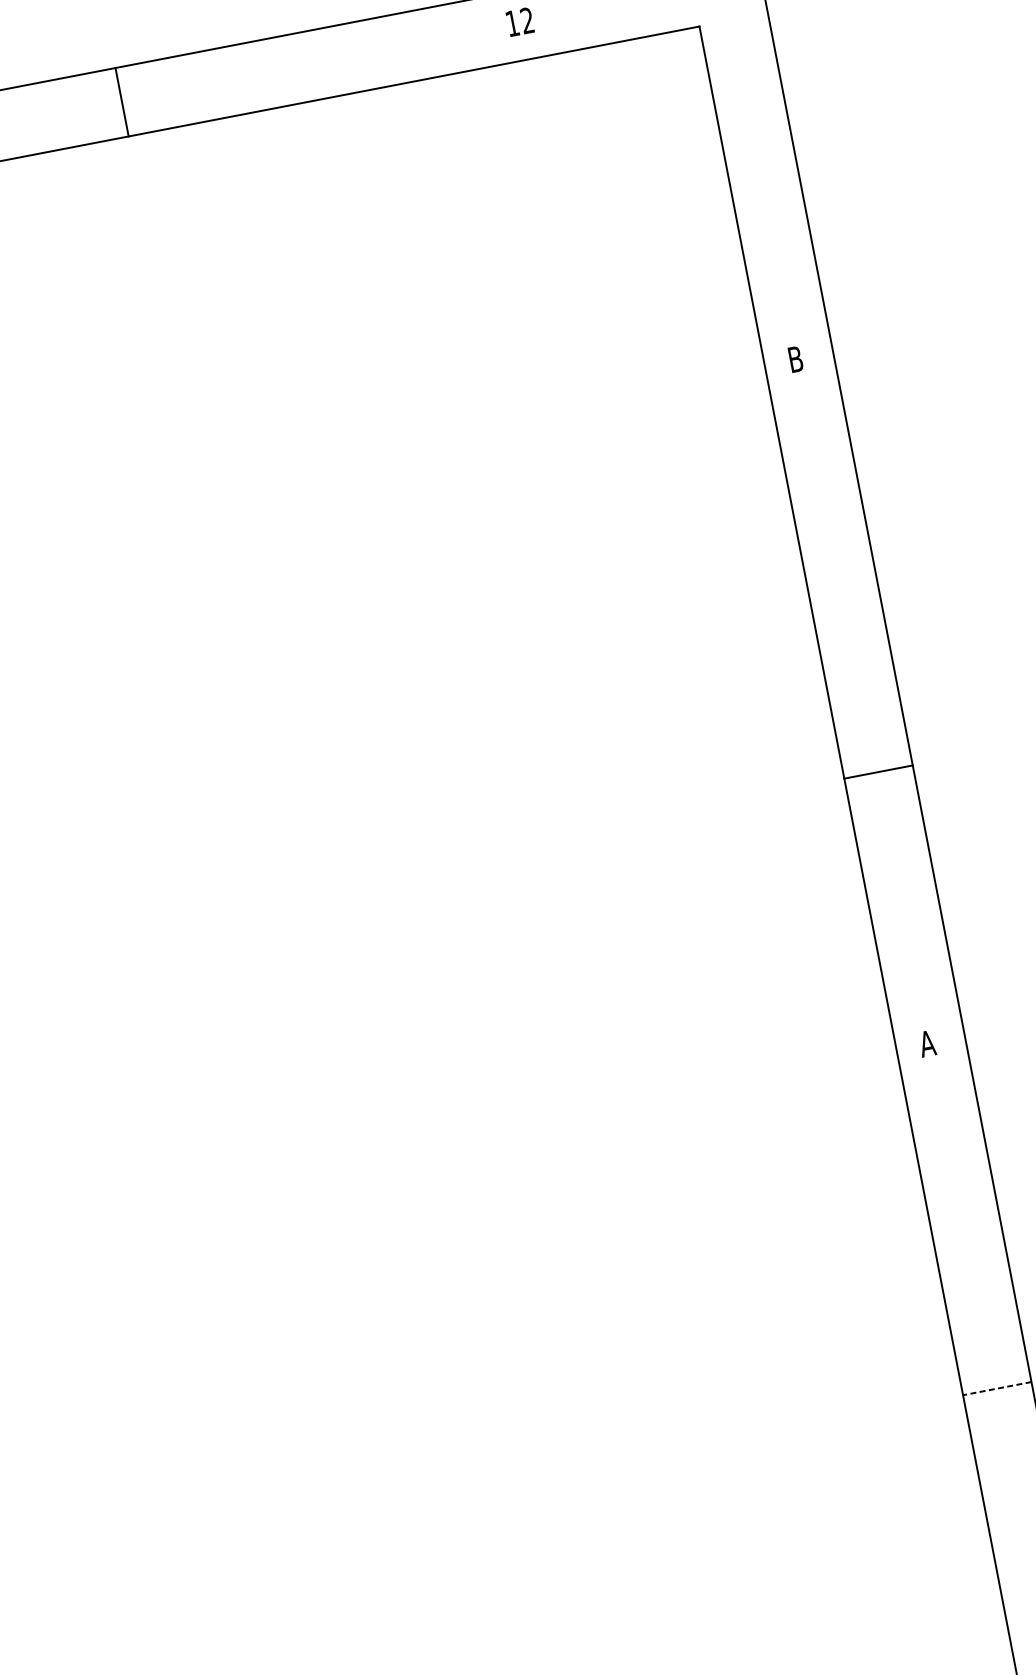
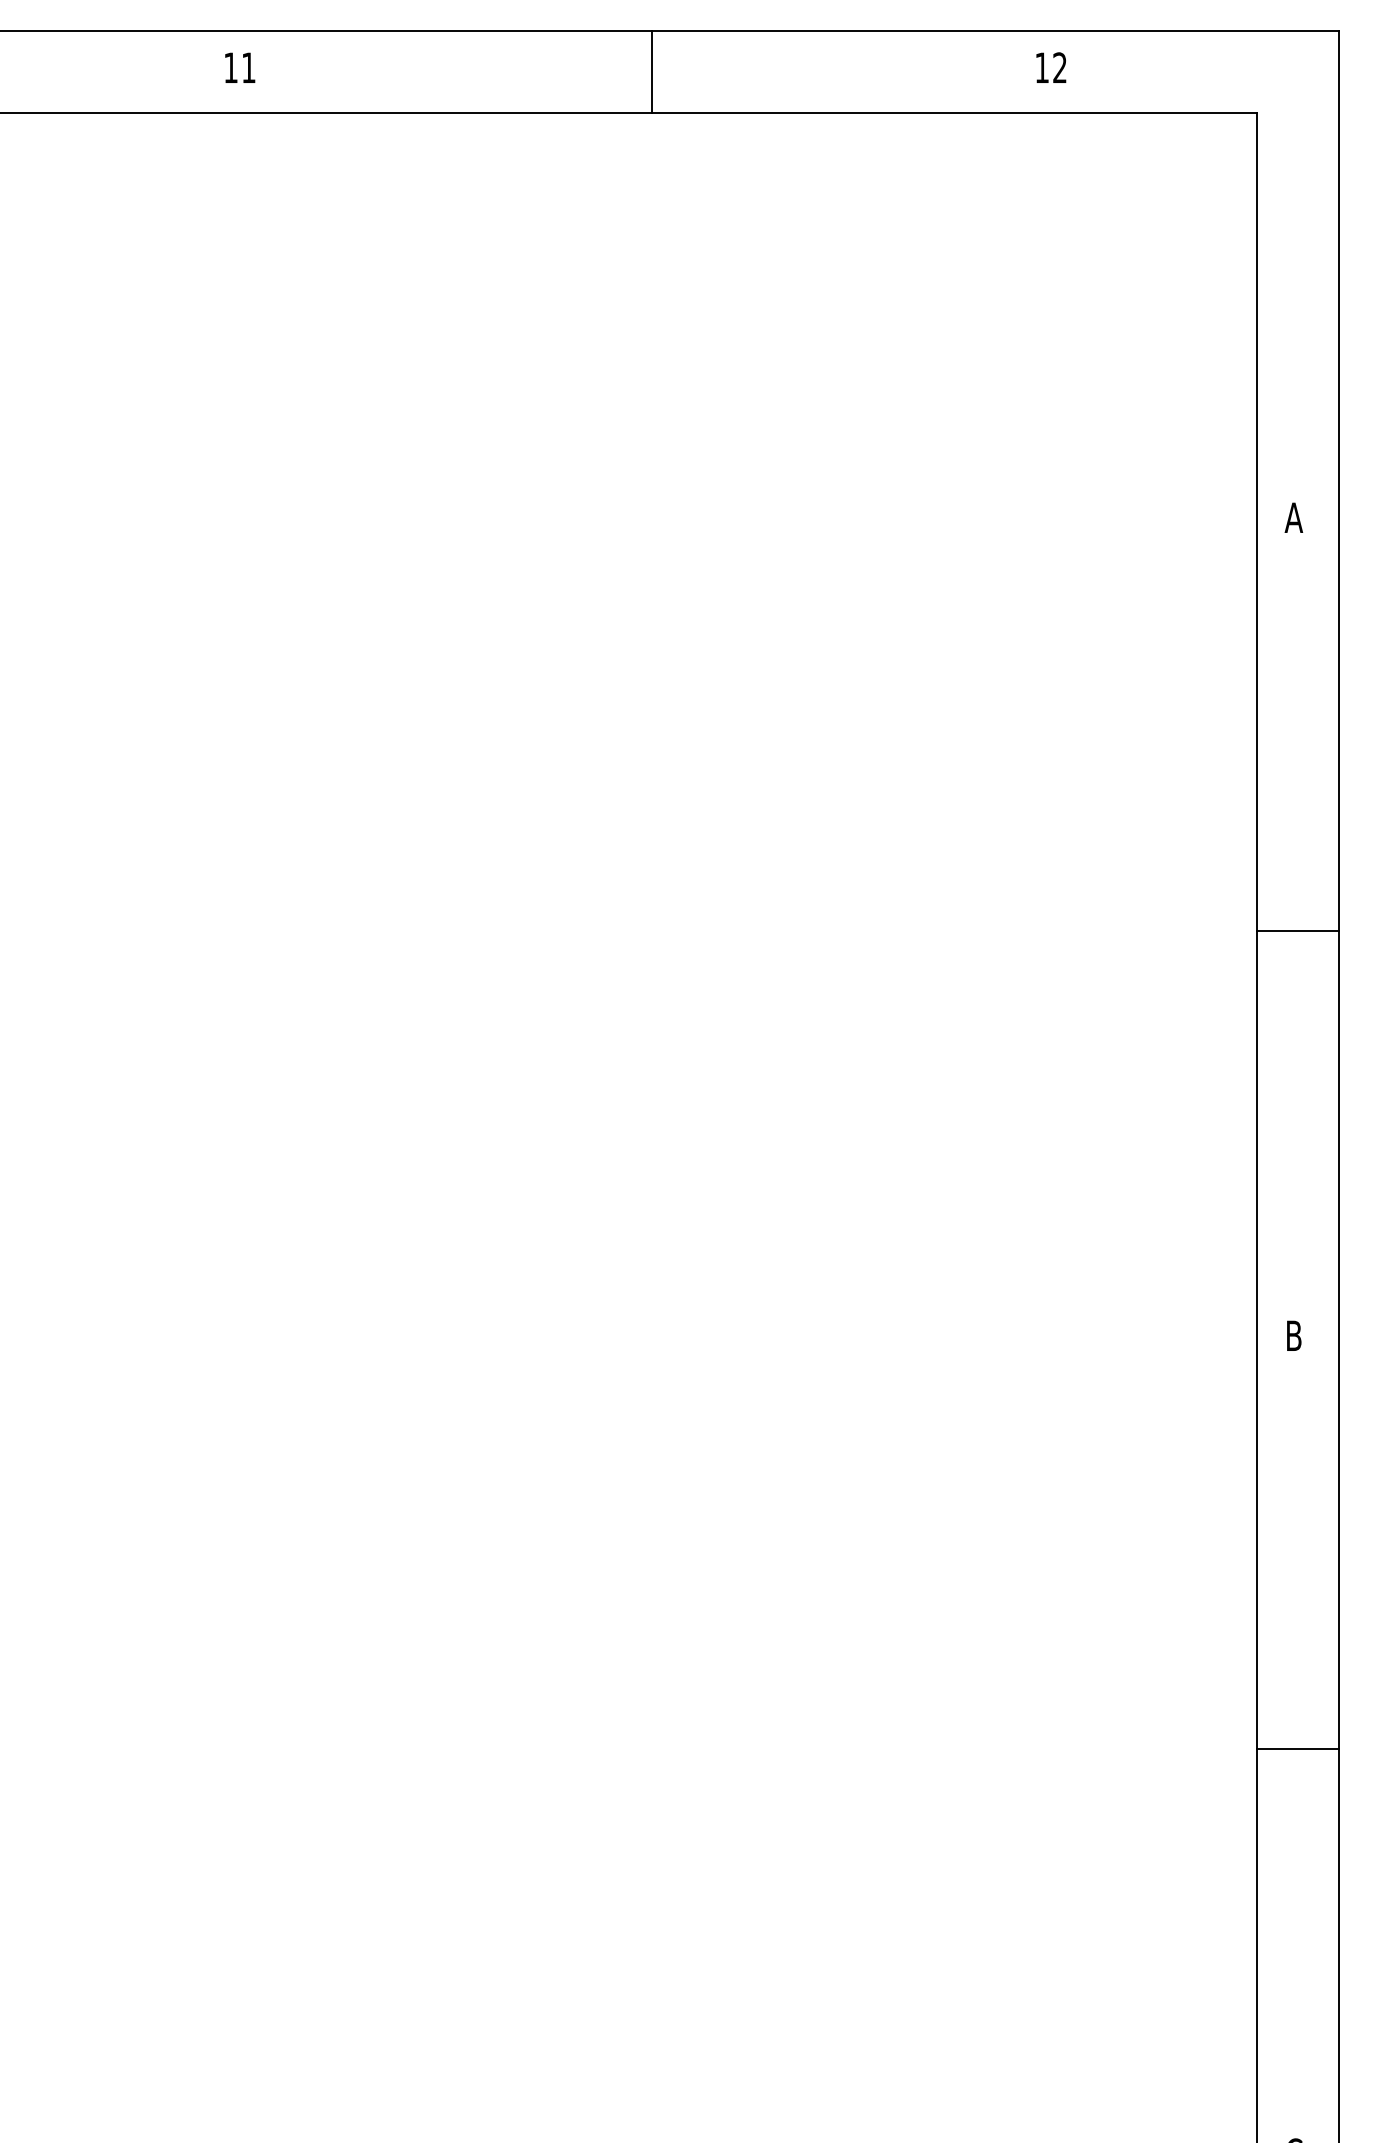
line: (121, 101) -> (651, 71), moved
text: (795, 359) -> (1293, 517), B -> A
line: (878, 771) -> (1297, 930), moved
text: (926, 1043) -> (1293, 1335), A -> B
line: (996, 1388) -> (1297, 1748), dashed -> solid

